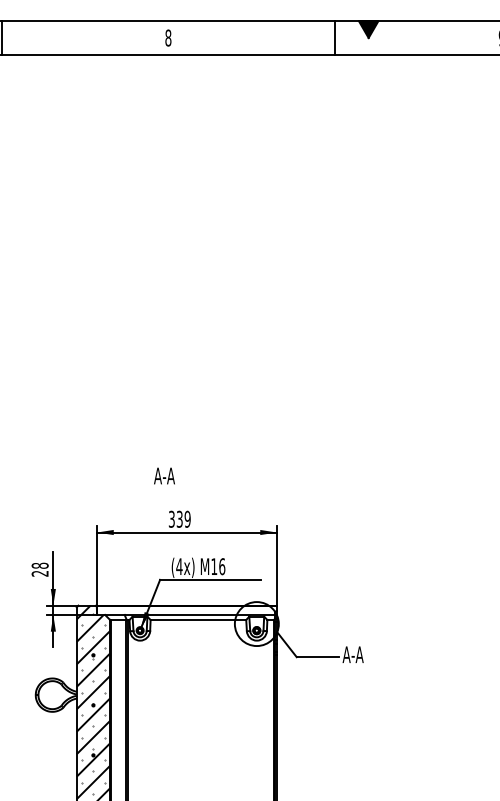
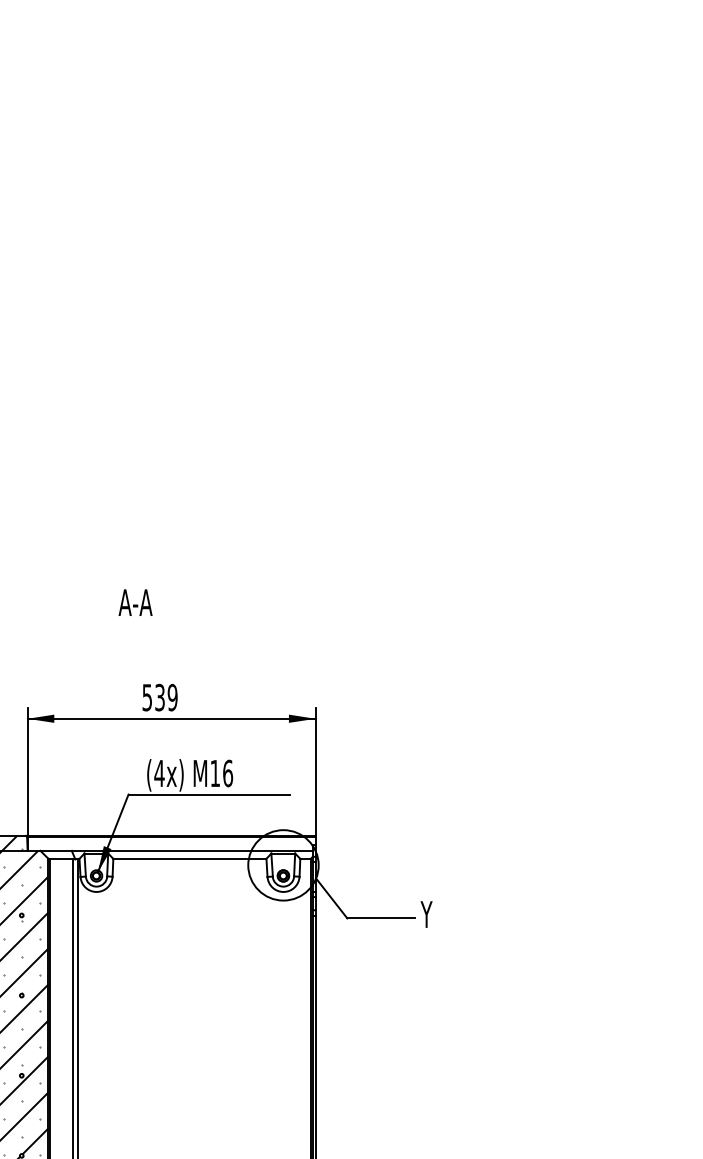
text: (164, 475) -> (135, 601), moved
text: (171, 518) -> (146, 696), 339 -> 539
text: (352, 654) -> (436, 914), A-A -> Y

